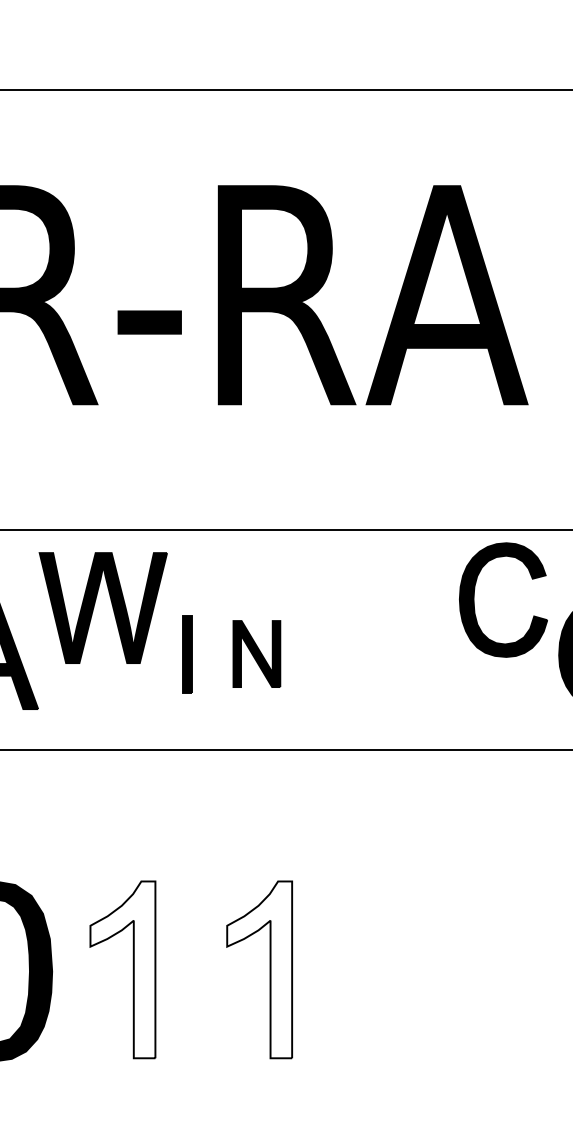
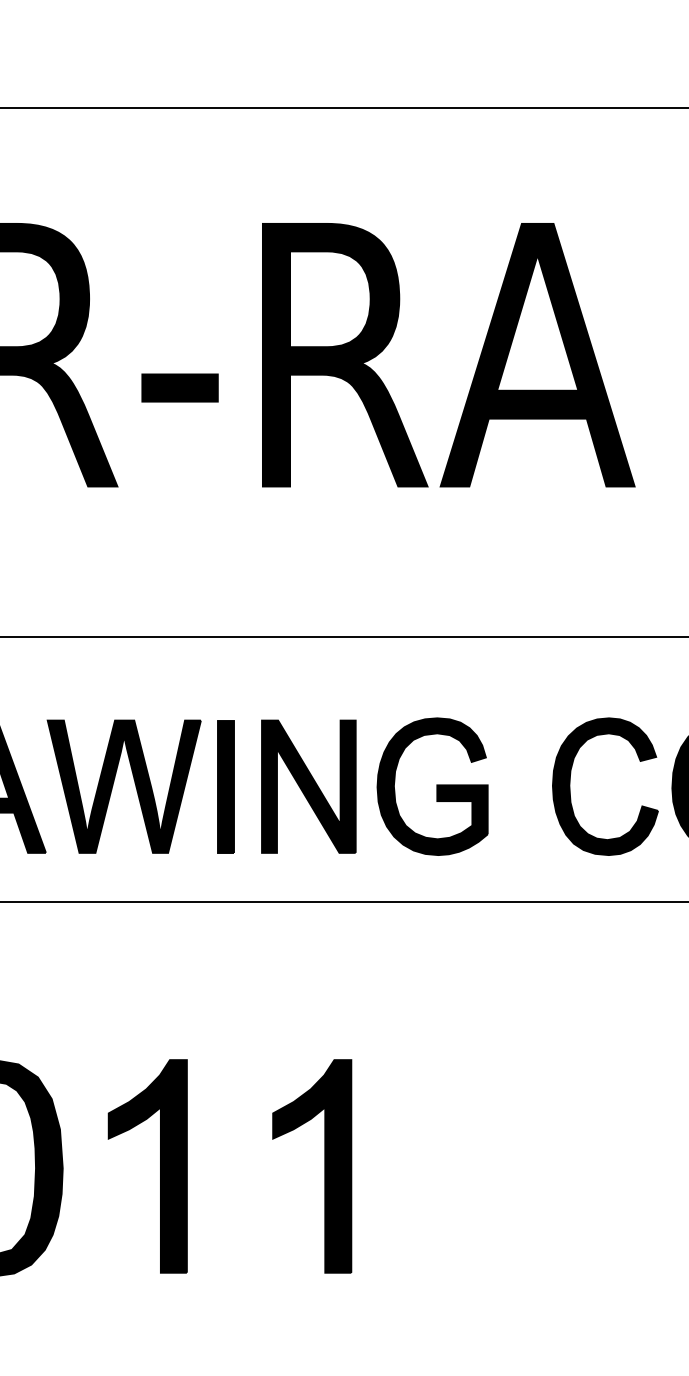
part: (474, 599) -> (570, 786), moved
part: (95, 604) -> (114, 782), moved
part: (187, 653) -> (225, 786), size x1.43
part: (256, 653) -> (308, 786), size x1.67
part: (359, 653) -> (432, 786), added
fill: (122, 969) -> (147, 1165), added
fill: (259, 969) -> (312, 1165), added

